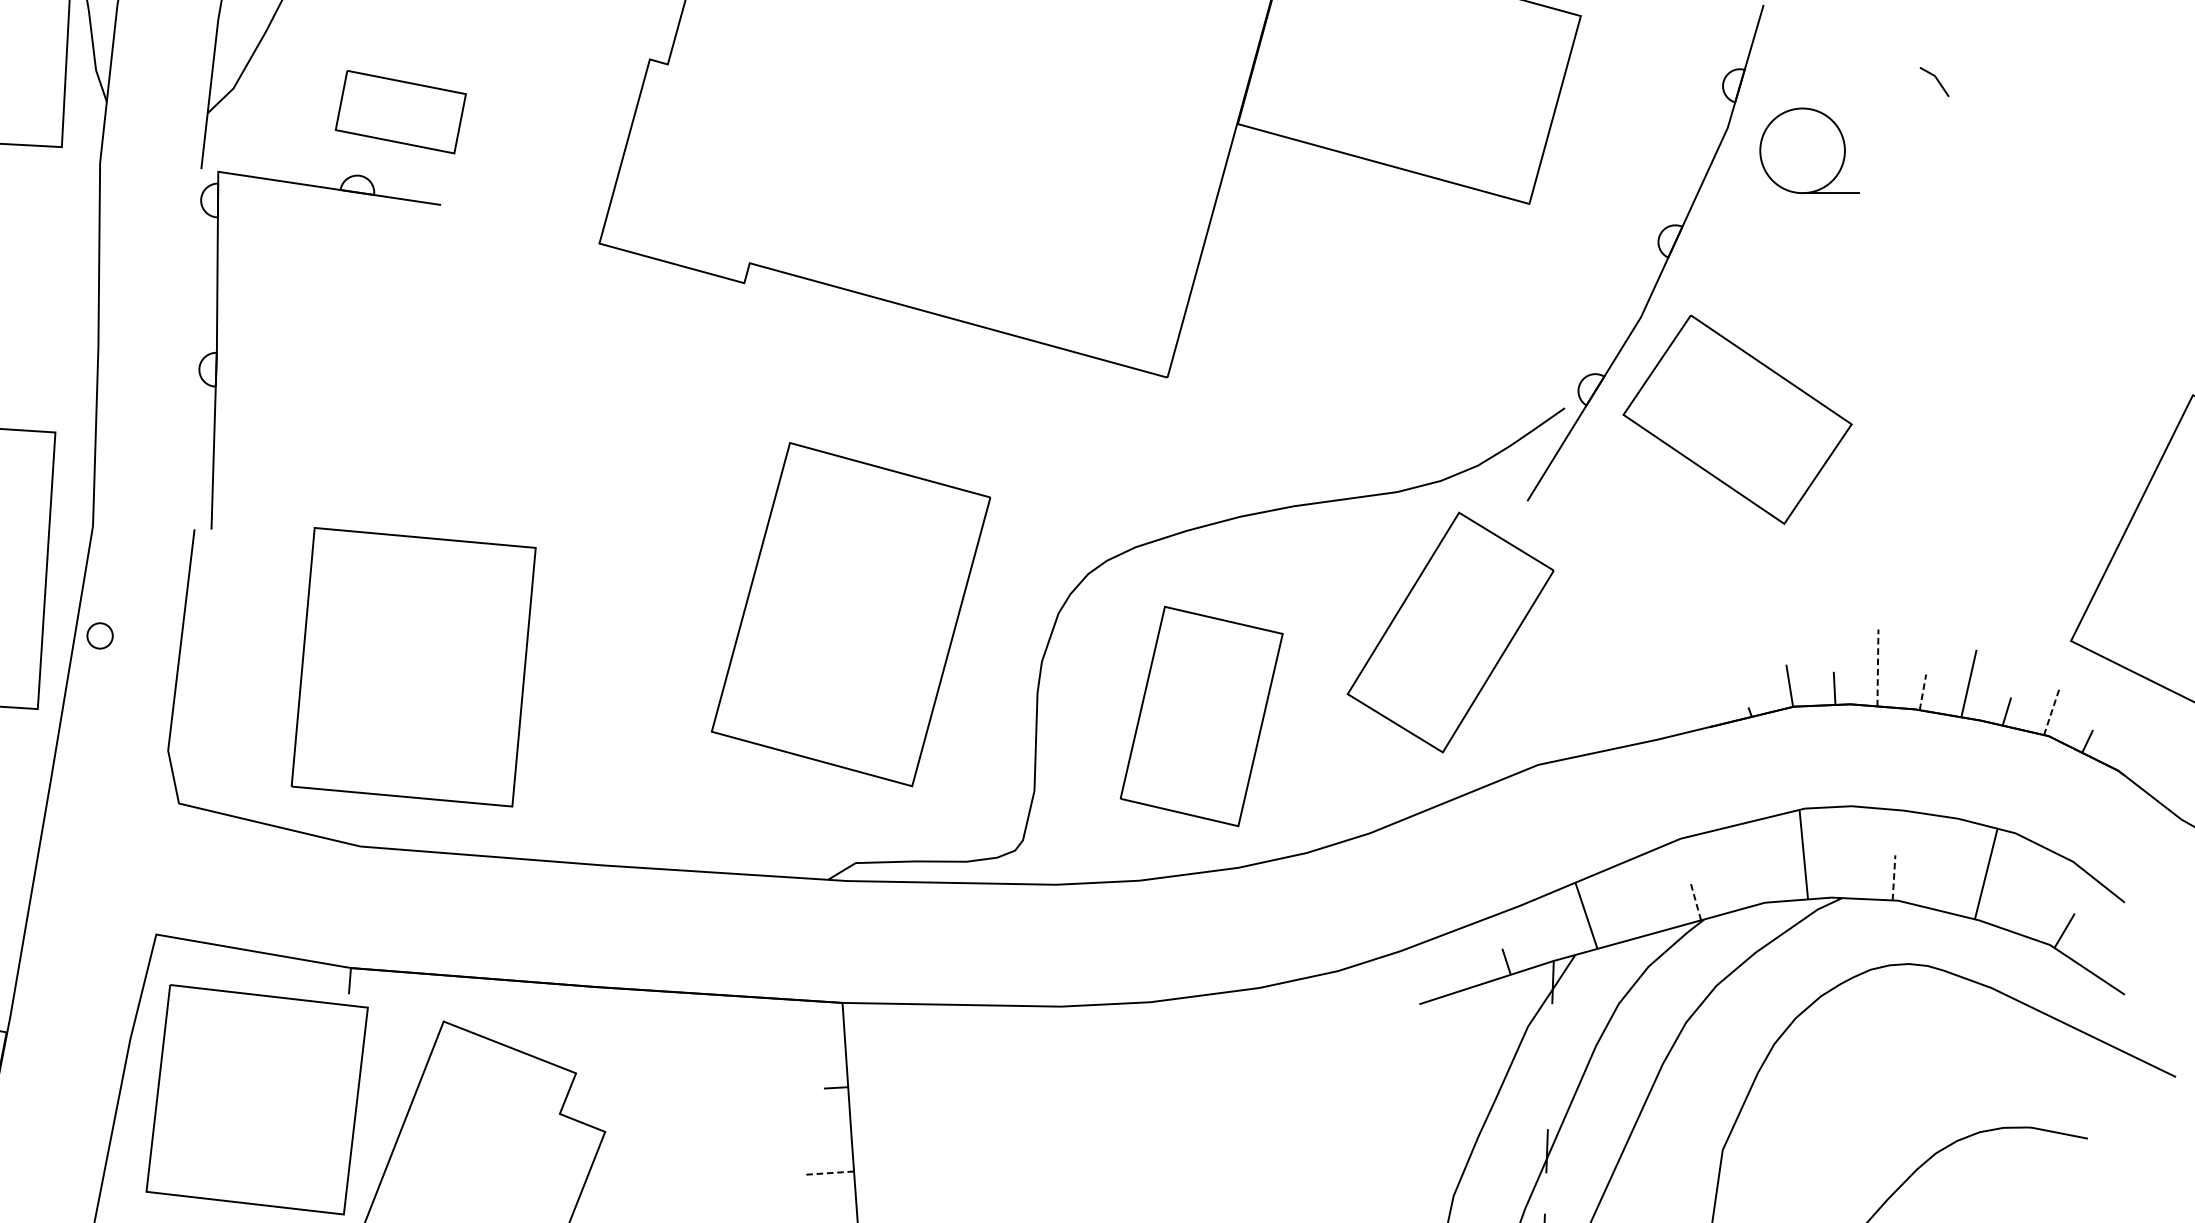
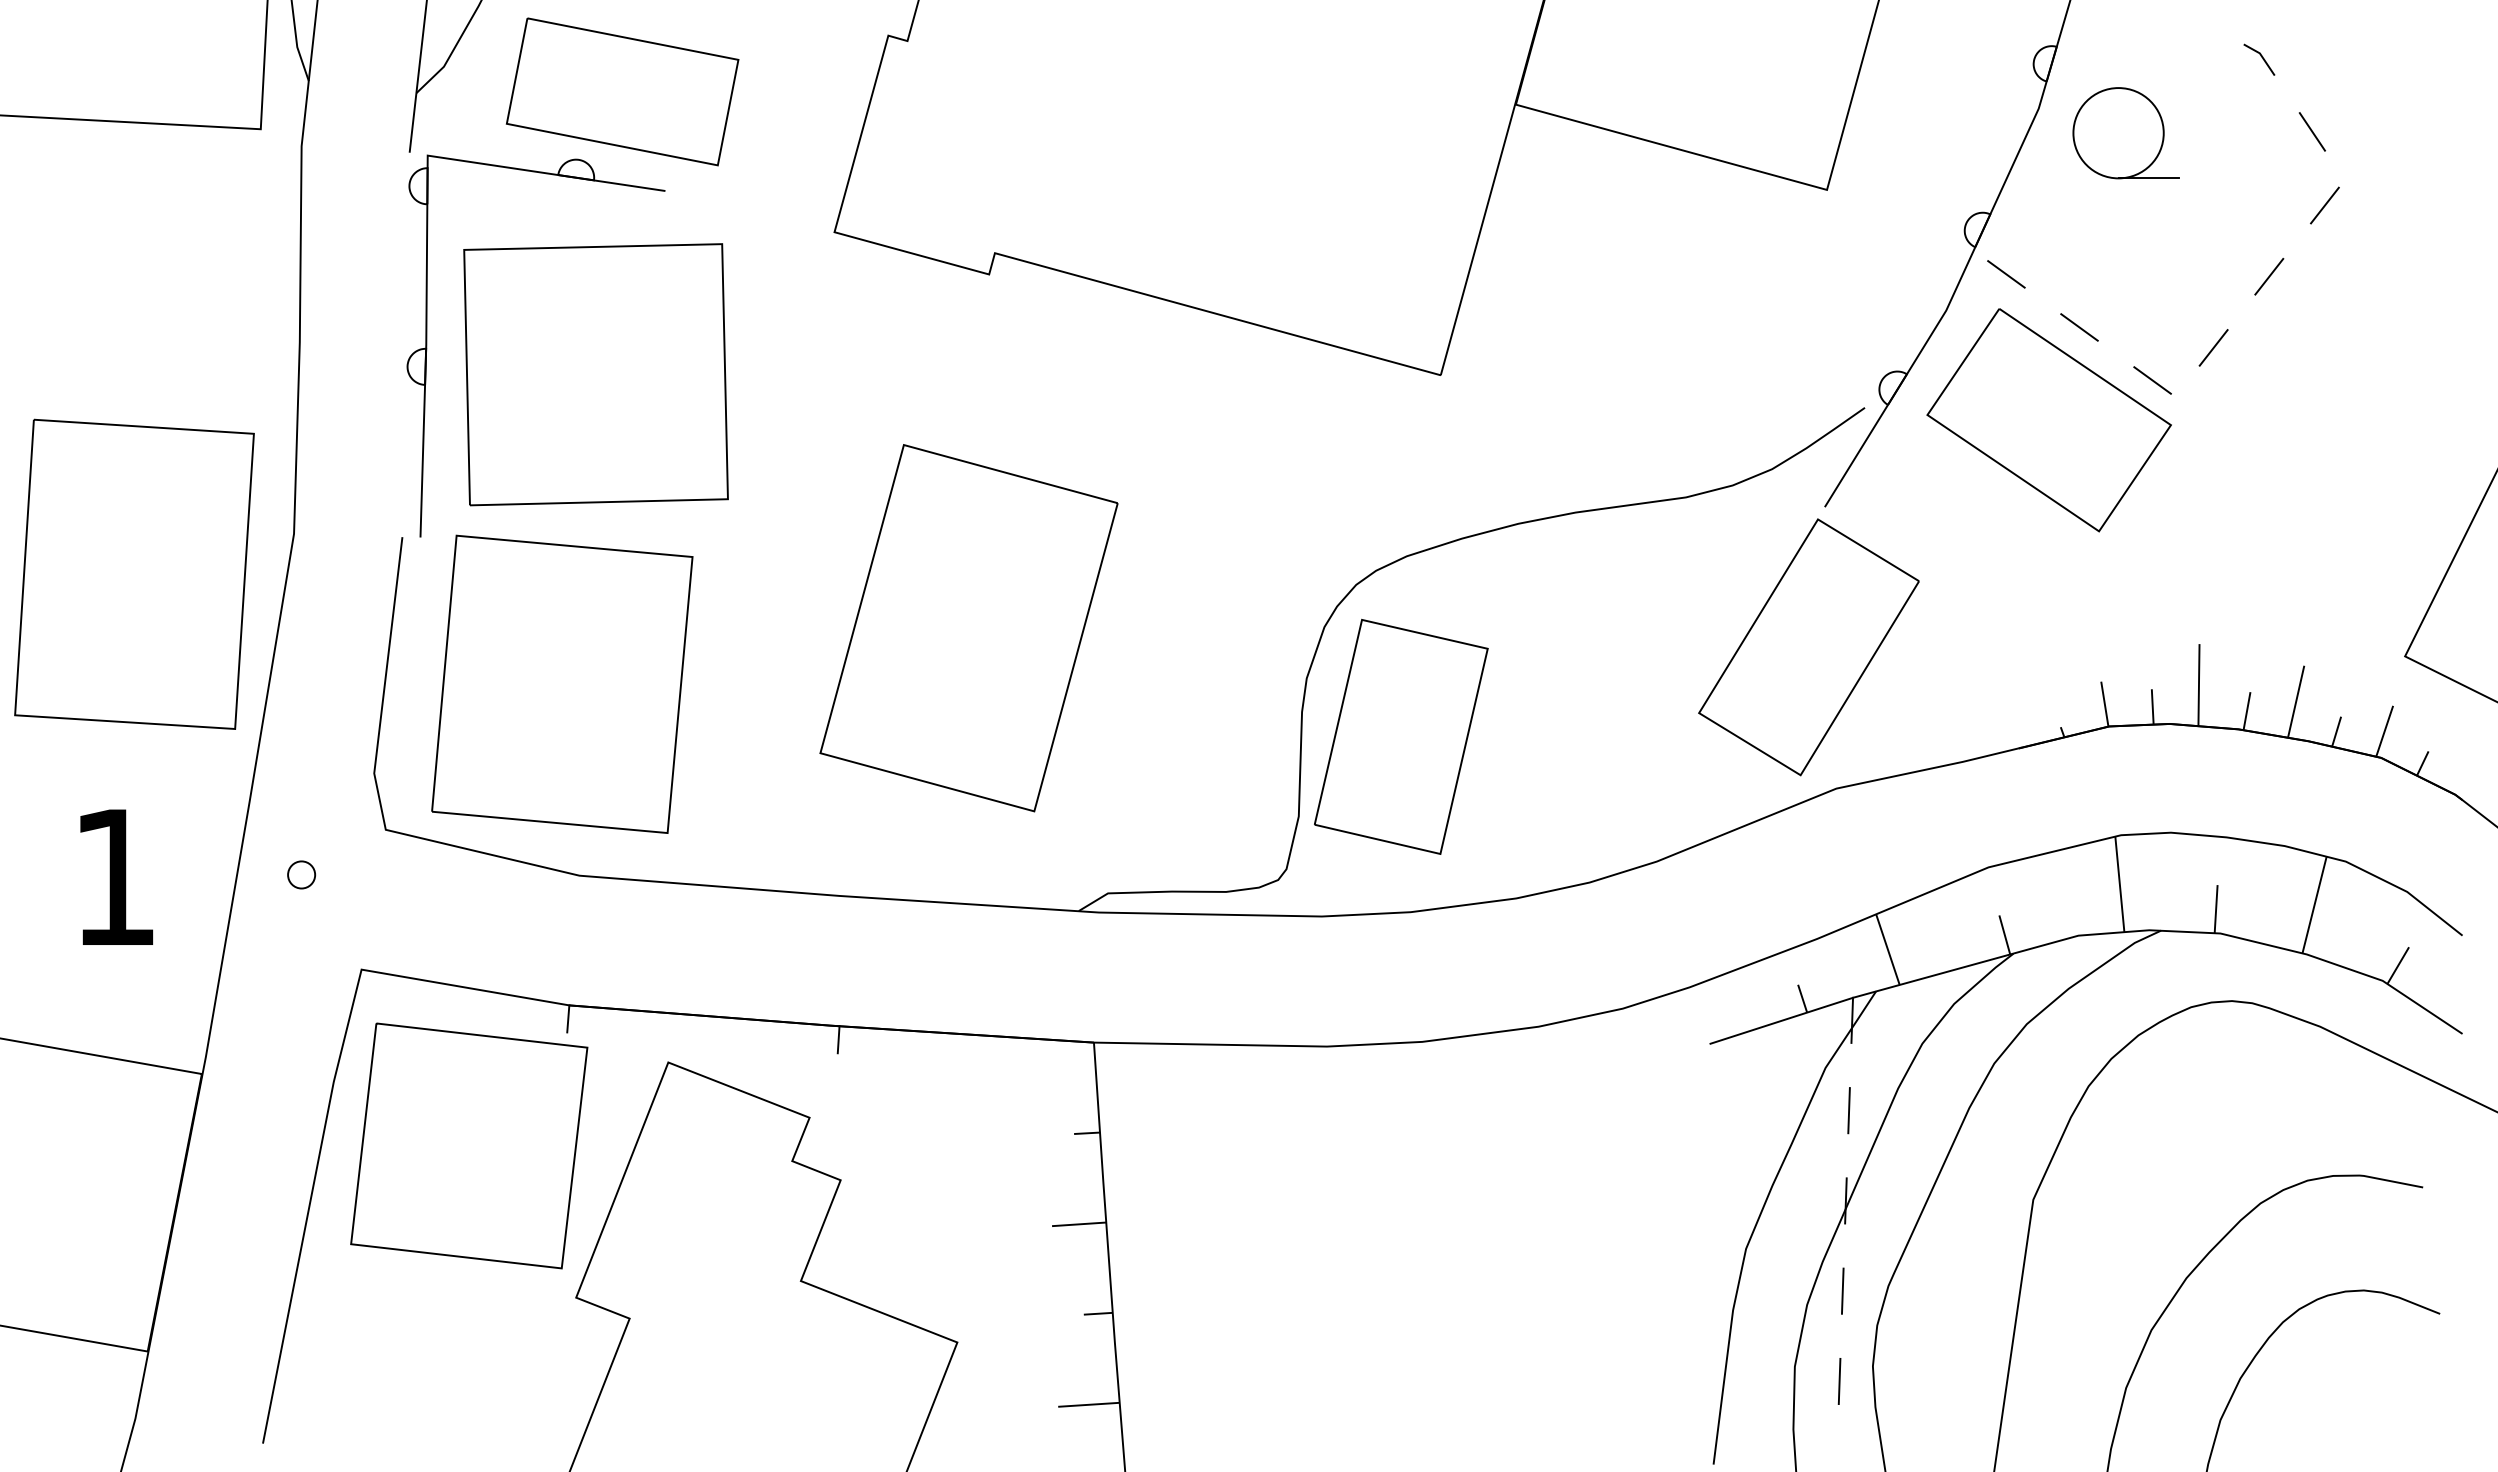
part: (400, 111) -> (622, 91), size x1.67
line: (1984, 149) -> (2312, 131), added
line: (1995, 218) -> (2324, 205), added
line: (1697, 283) -> (2006, 274), added
line: (1944, 285) -> (2269, 276), added
line: (1765, 332) -> (2079, 327), added
line: (1891, 351) -> (2213, 347), added
part: (375, 376) -> (595, 374), added
line: (1834, 382) -> (2152, 380), added
part: (850, 614) -> (968, 628), moved
part: (1450, 632) -> (1808, 647), moved
circle: (100, 635) -> (301, 874), moved
part: (413, 666) -> (562, 683), moved
line: (1877, 667) -> (2198, 684), dashed -> solid
line: (1923, 691) -> (2247, 710), dashed -> solid
line: (2051, 711) -> (2384, 731), dashed -> solid
part: (1201, 716) -> (1401, 736), moved
line: (1894, 877) -> (2216, 908), dashed -> solid
line: (1695, 901) -> (2004, 934), dashed -> solid
line: (603, 1000) -> (838, 1039), added
line: (1549, 1066) -> (1848, 1110), added
line: (828, 1173) -> (1078, 1224), dashed -> solid

